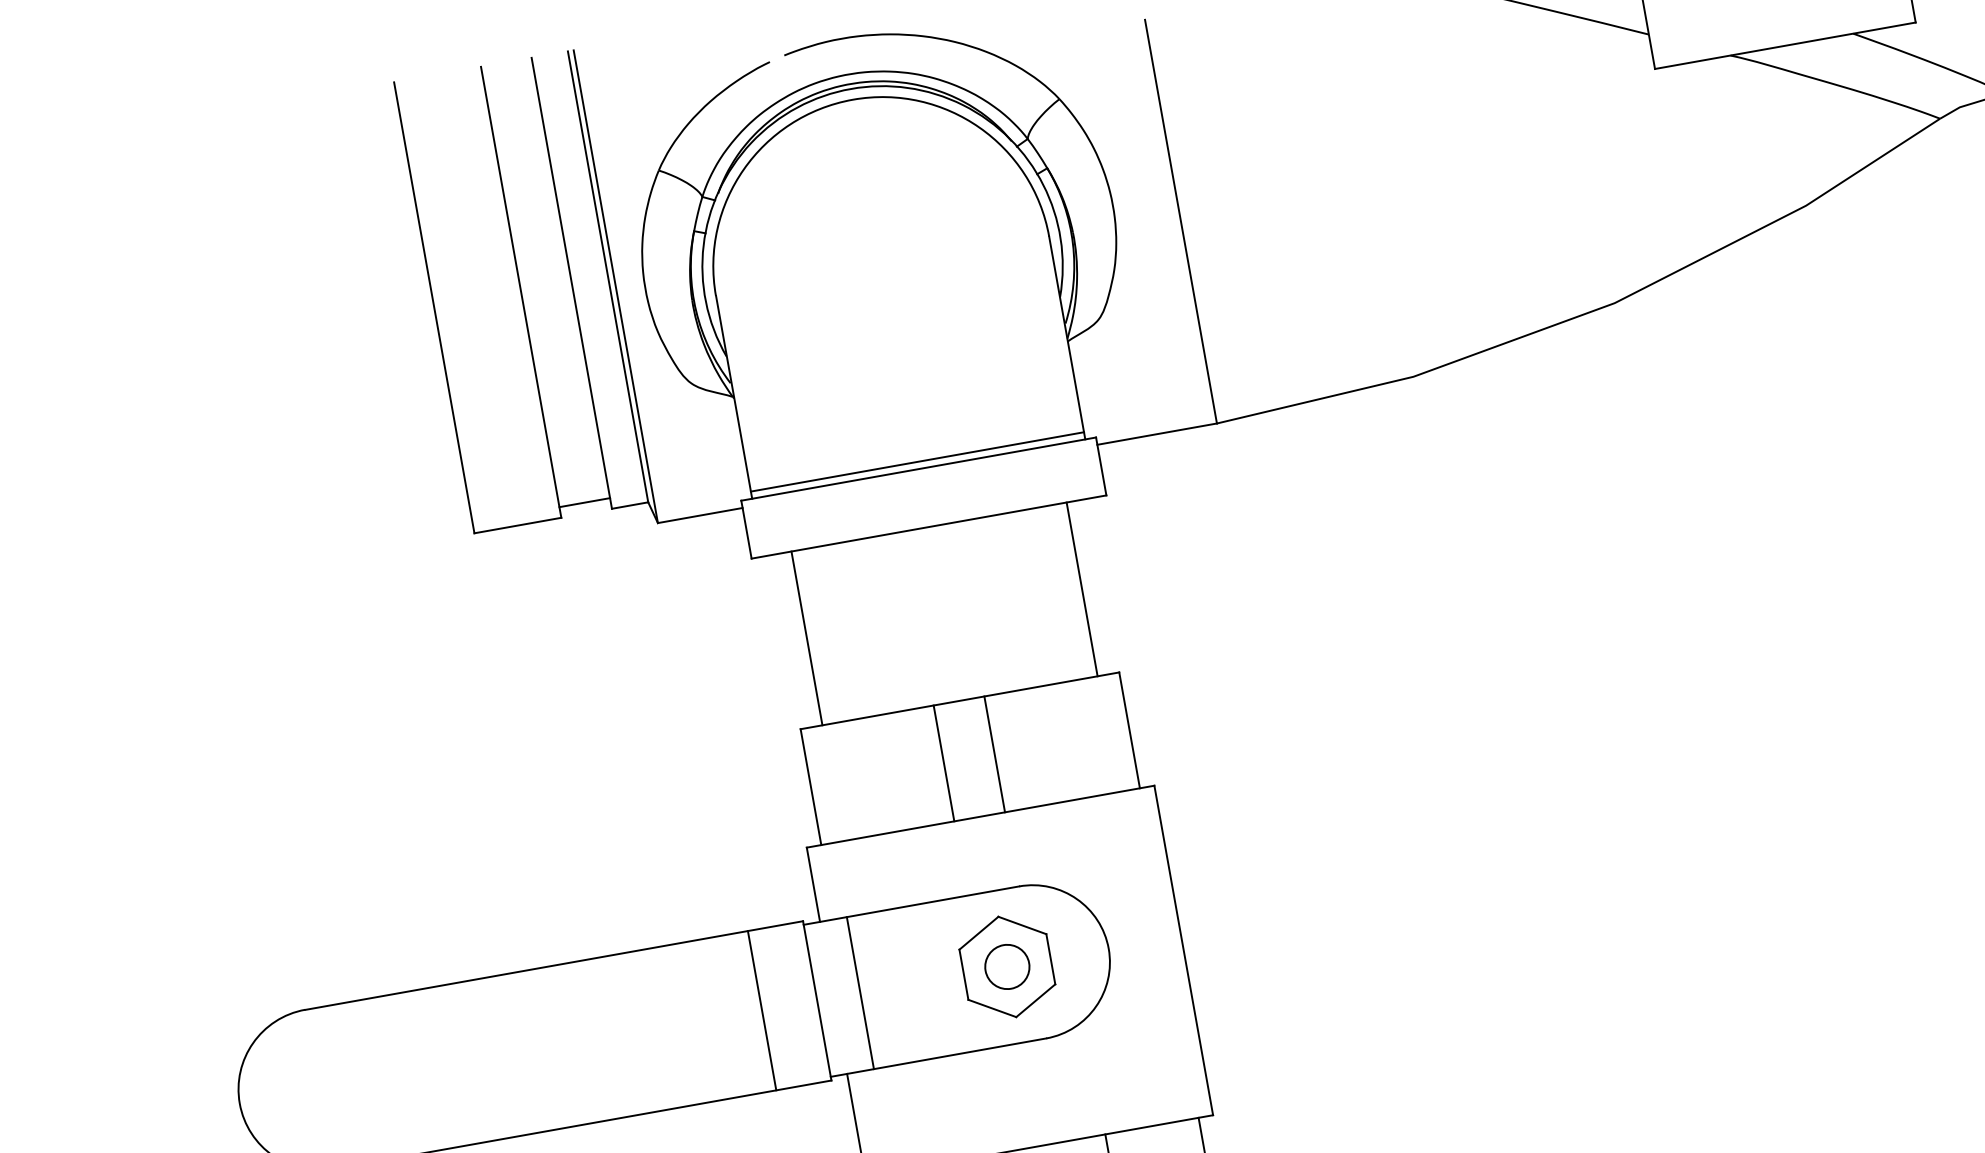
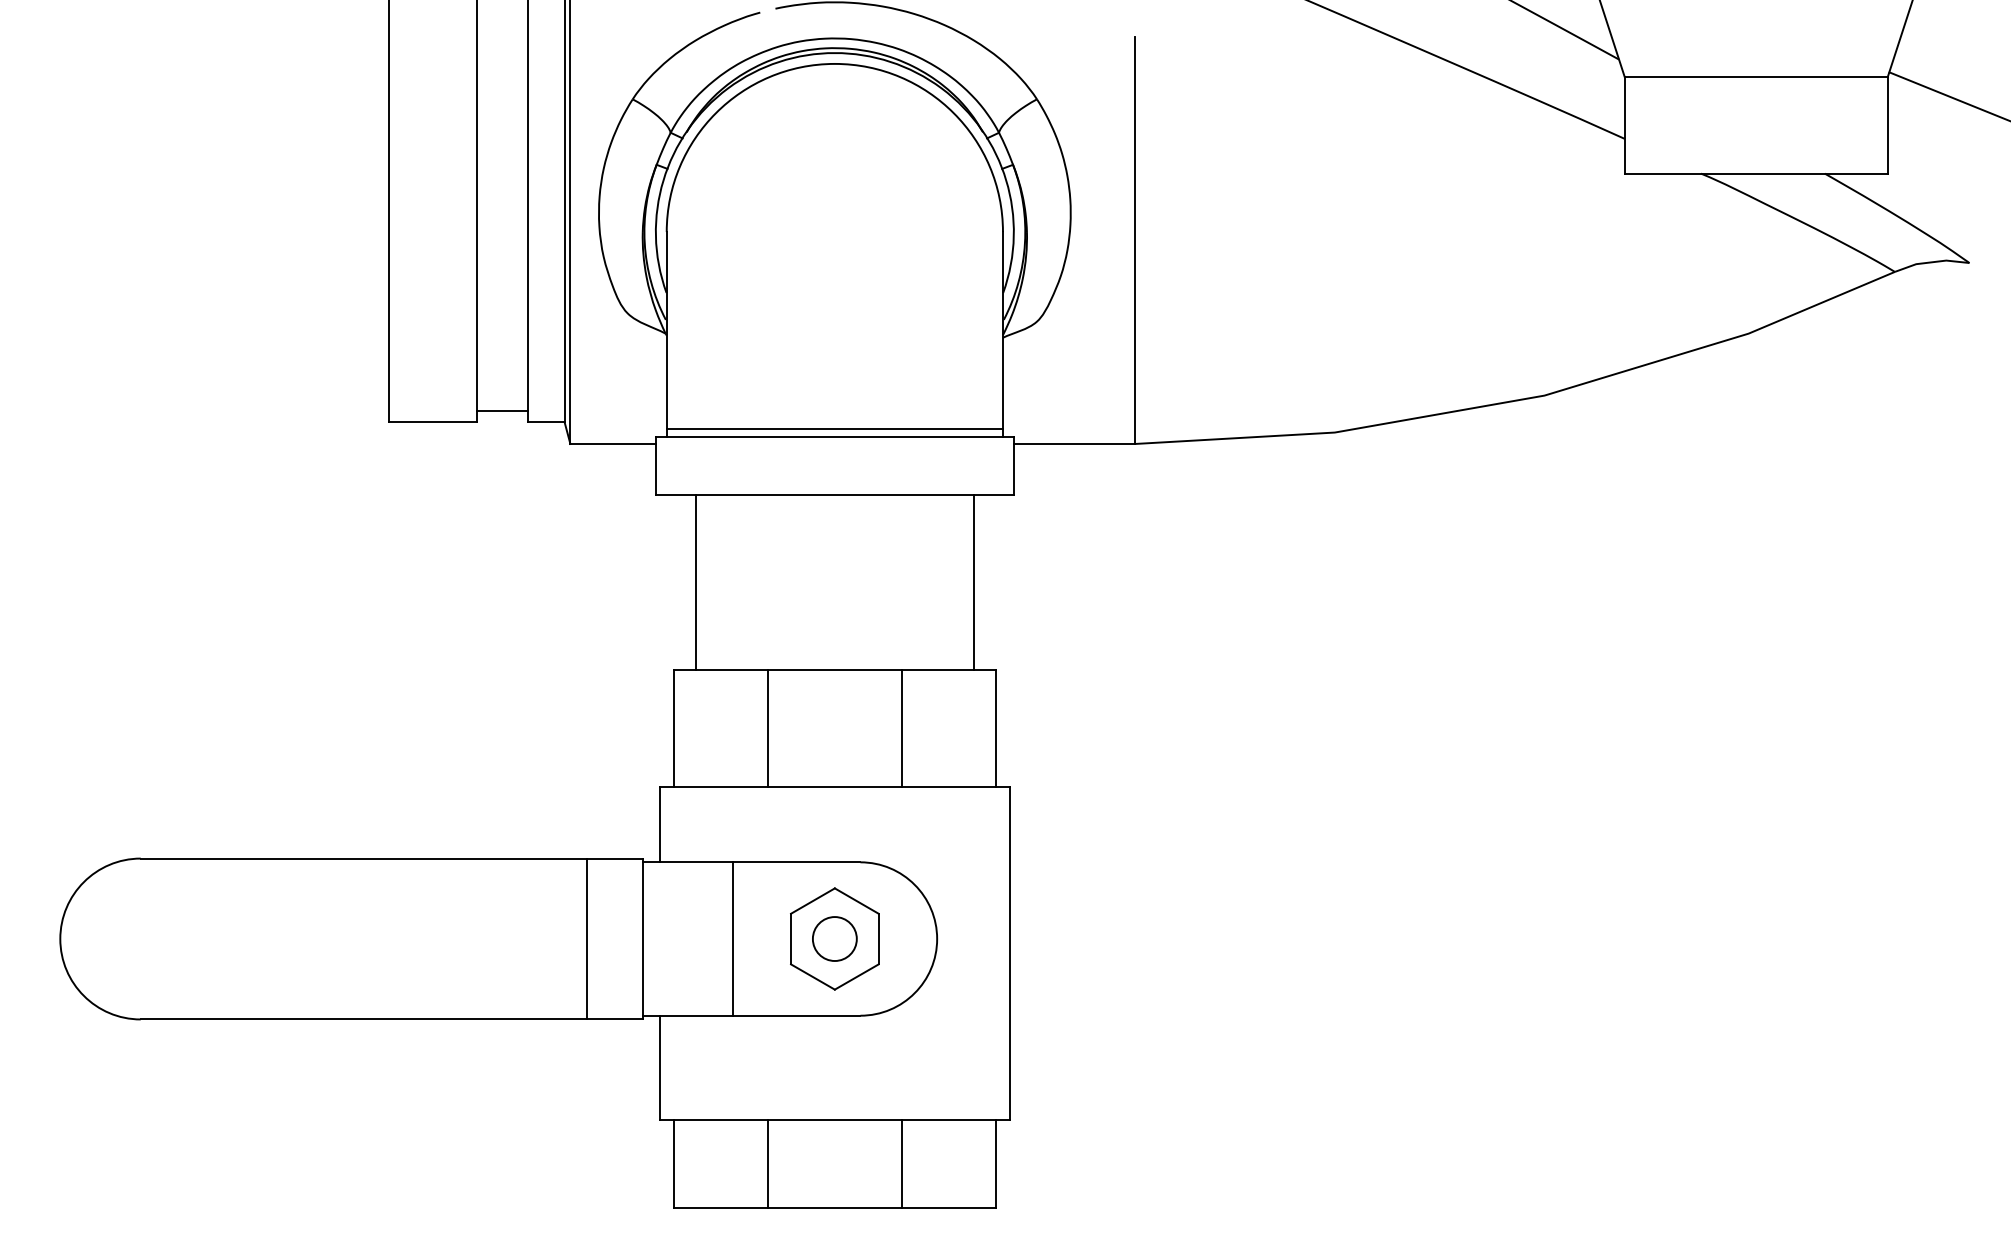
line: (994, 753) -> (901, 728), moved
line: (944, 762) -> (768, 728), moved
line: (860, 992) -> (732, 938), moved

